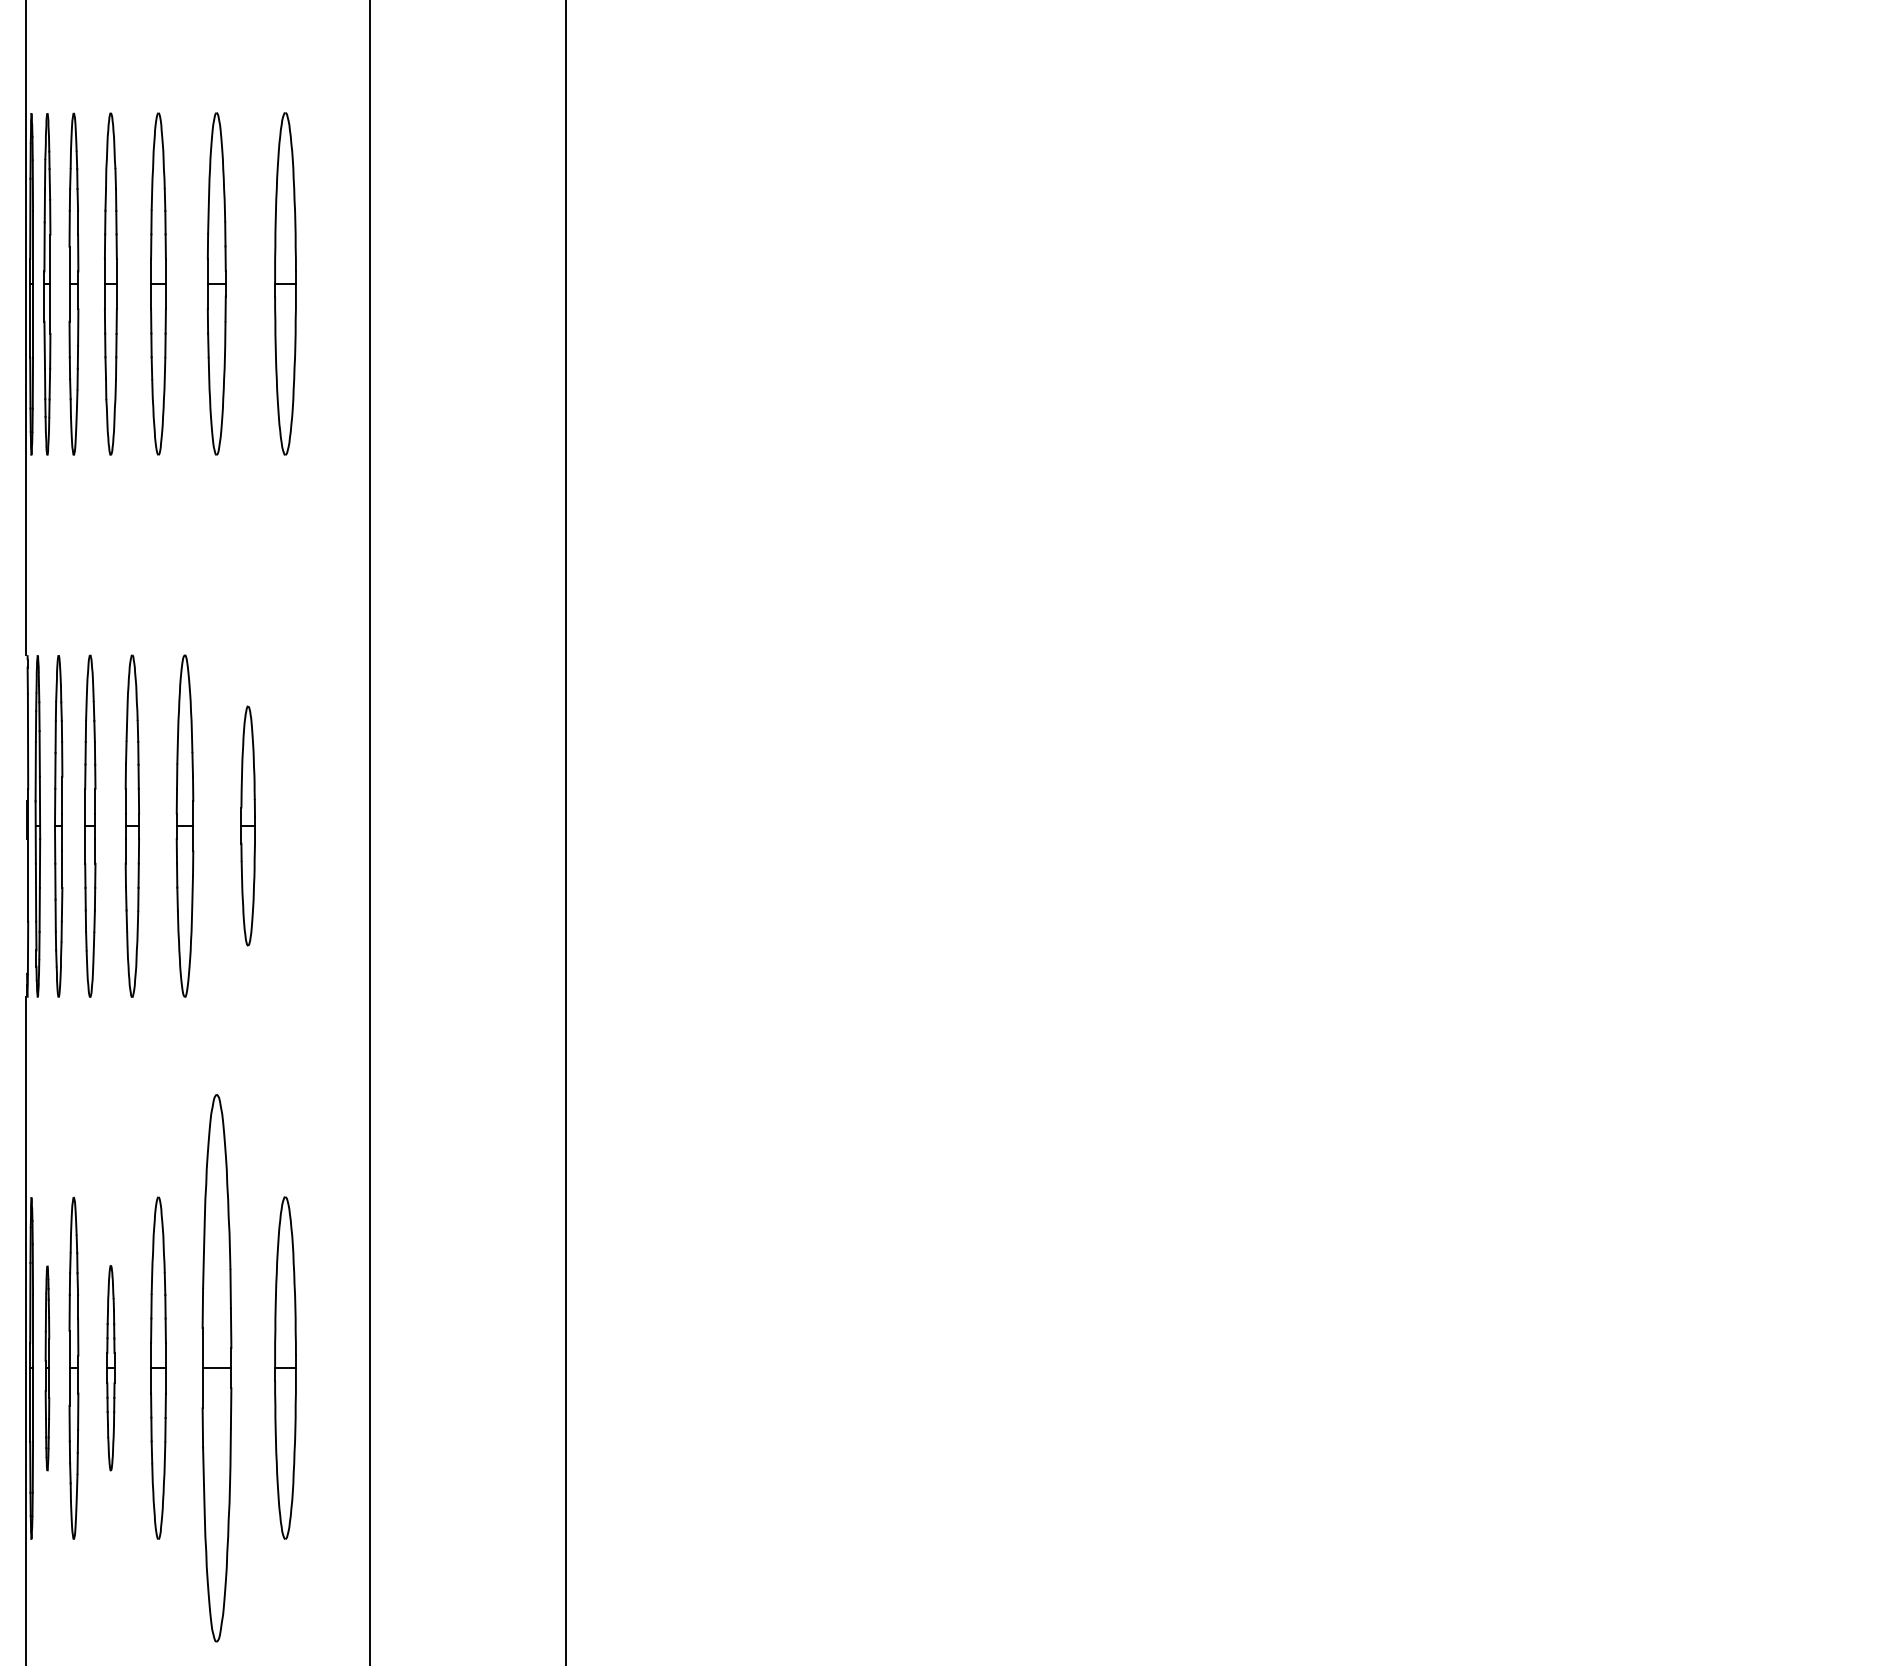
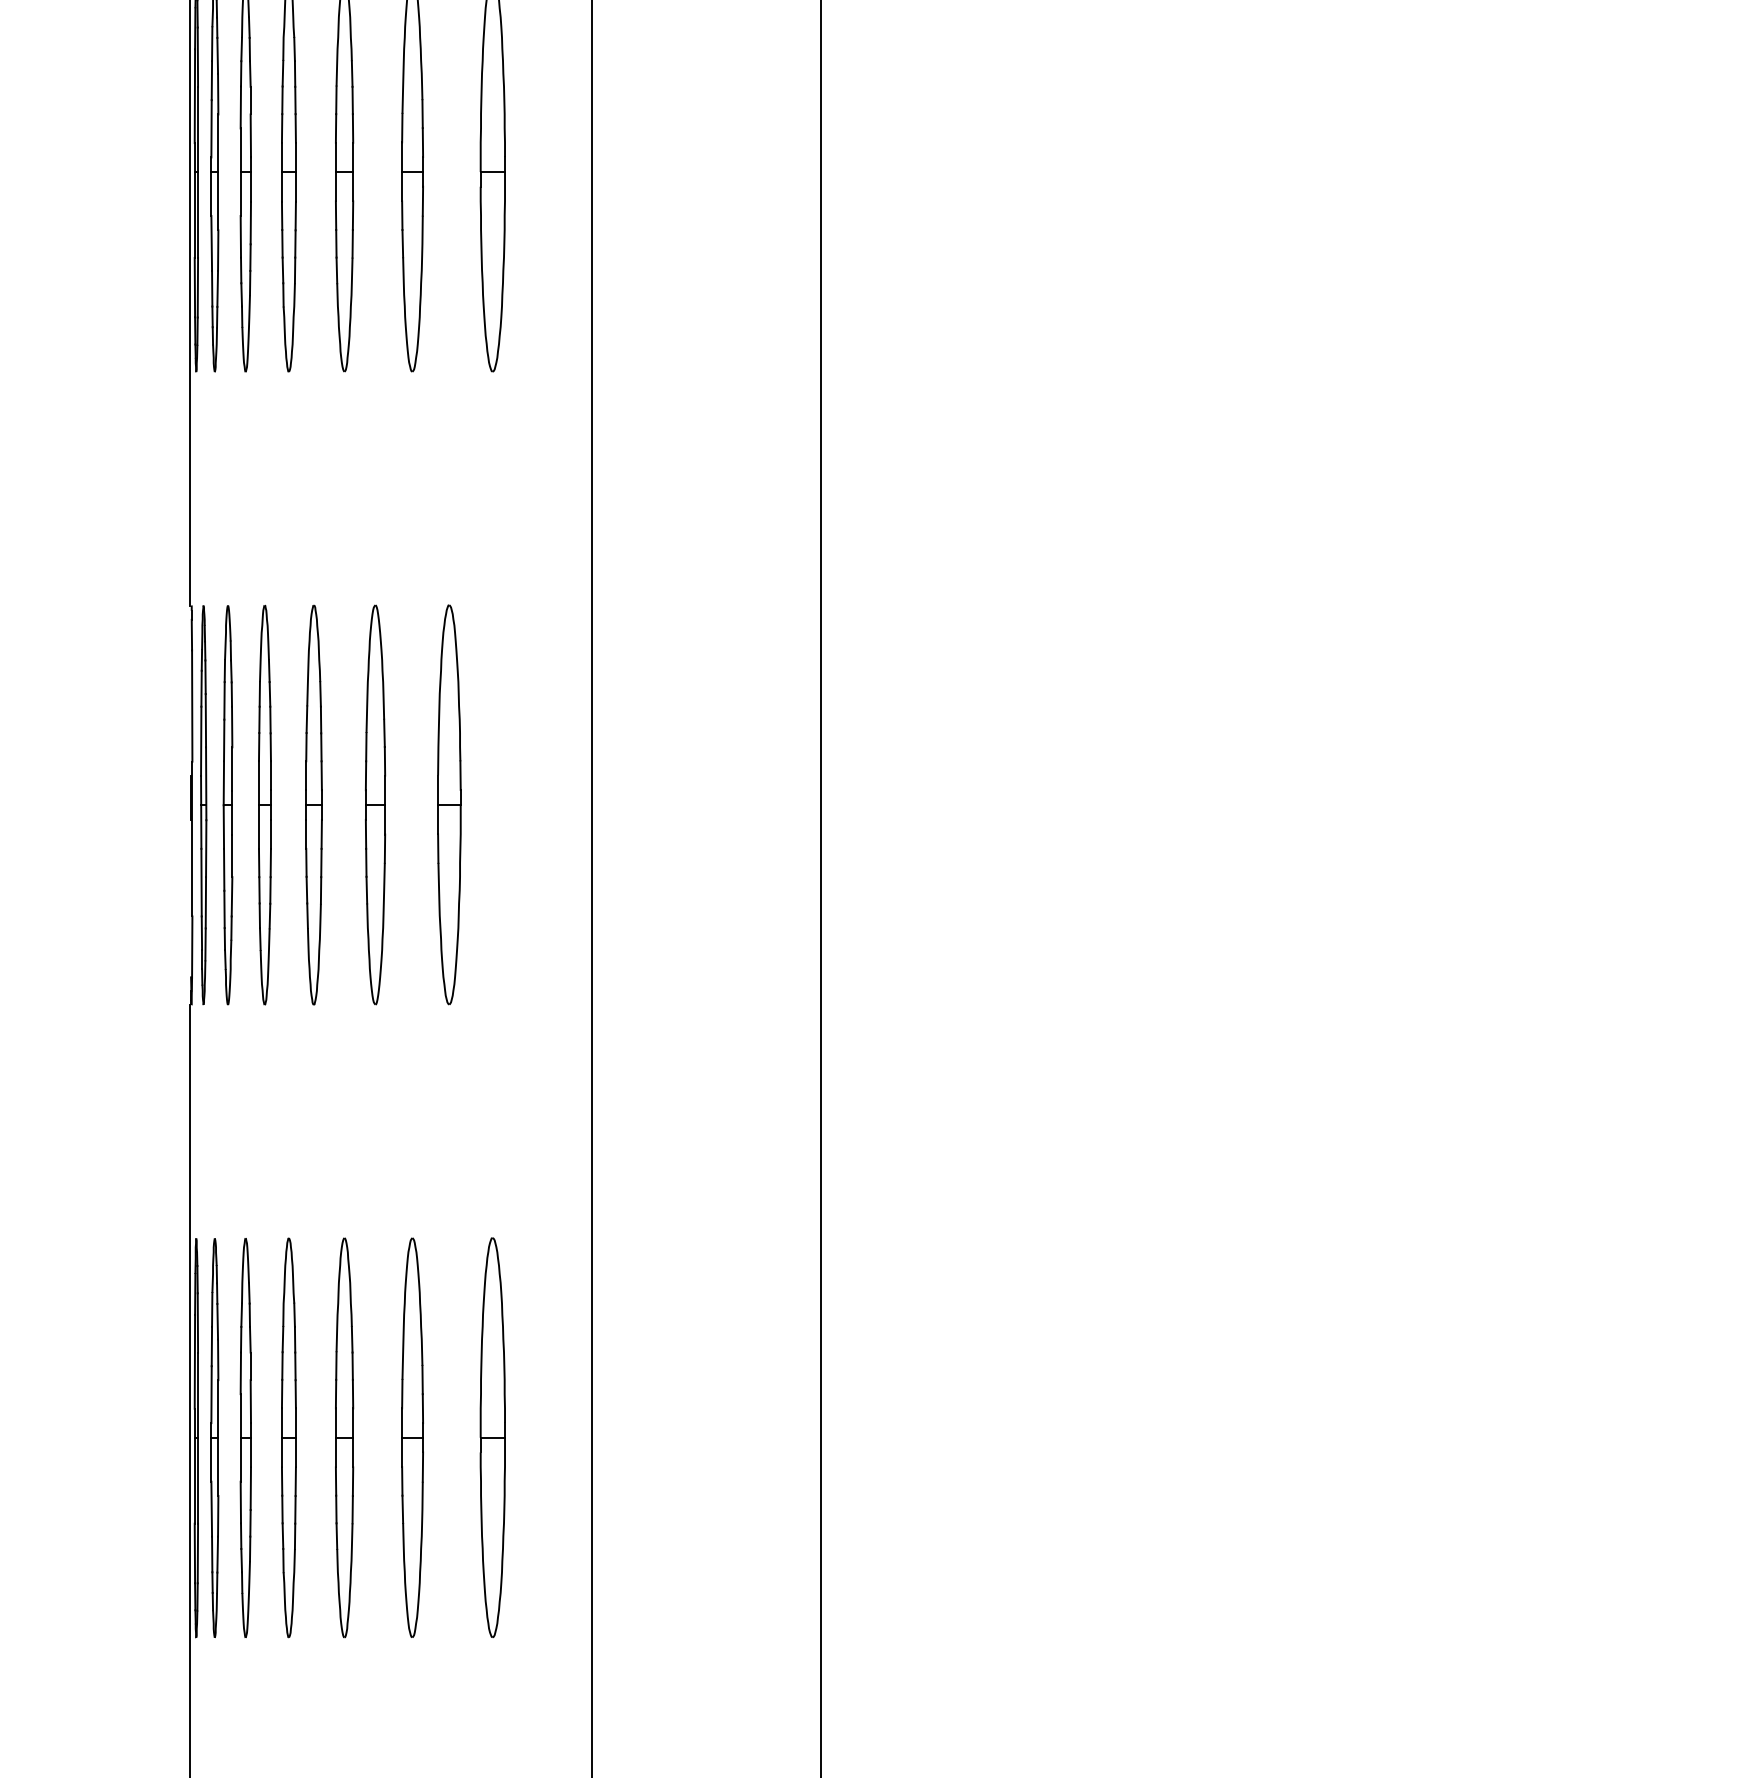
part: (247, 825) -> (448, 804), size x1.43
part: (110, 1367) -> (288, 1437), size x1.67
part: (216, 1367) -> (412, 1437), size x0.62
part: (47, 1368) -> (214, 1438), size x1.67

